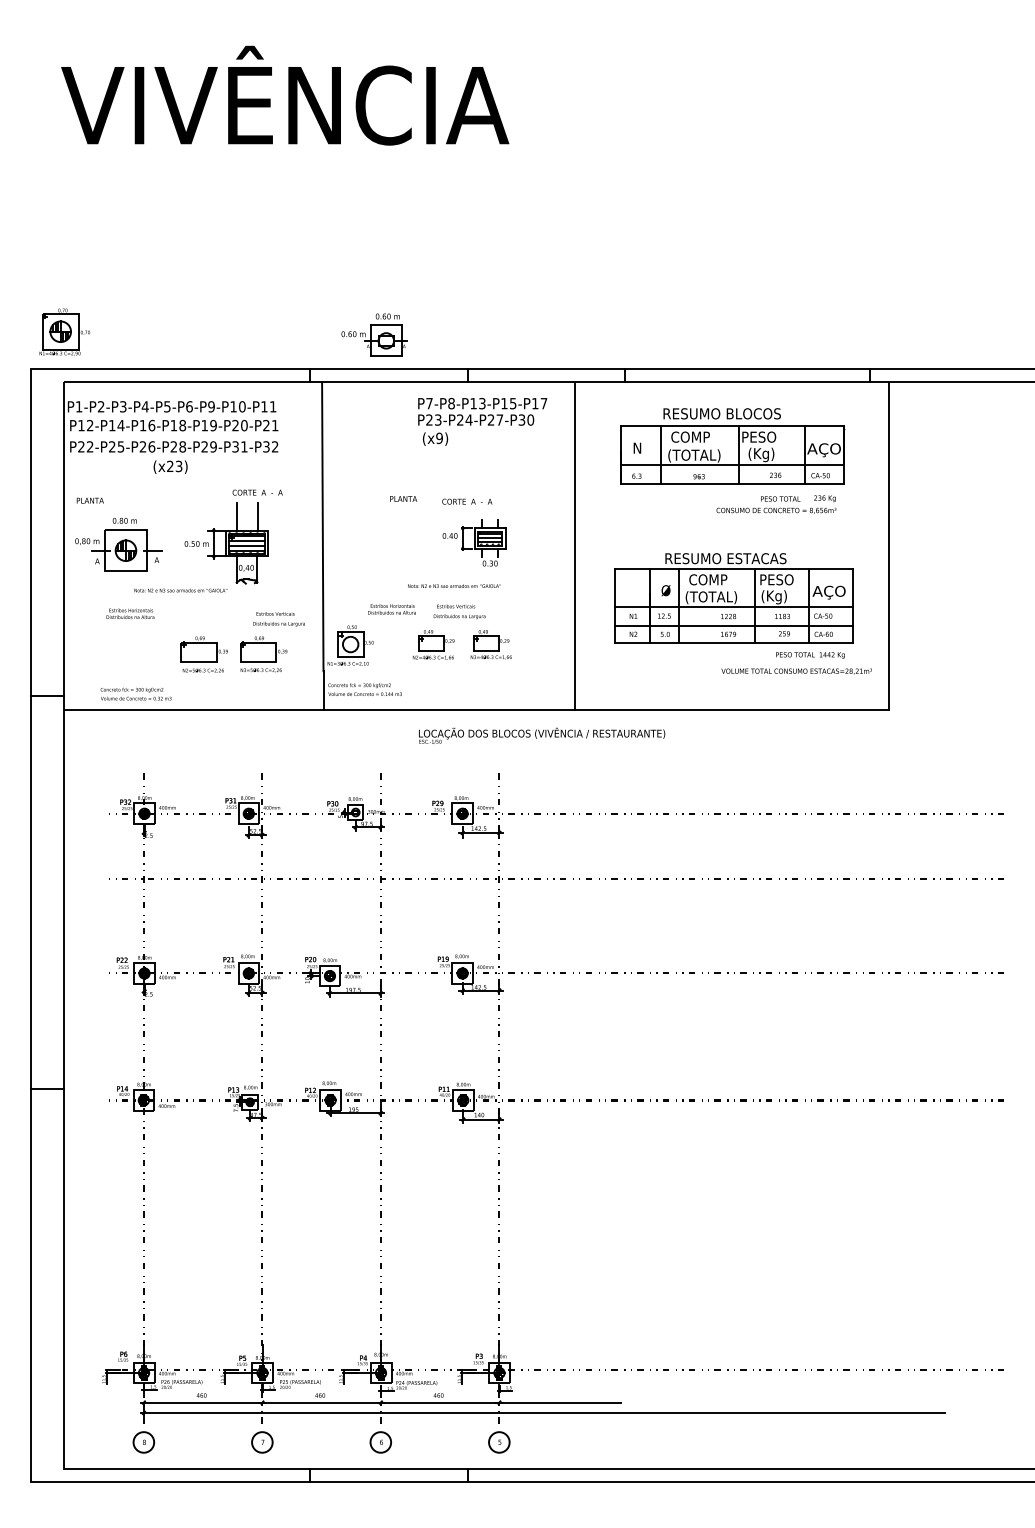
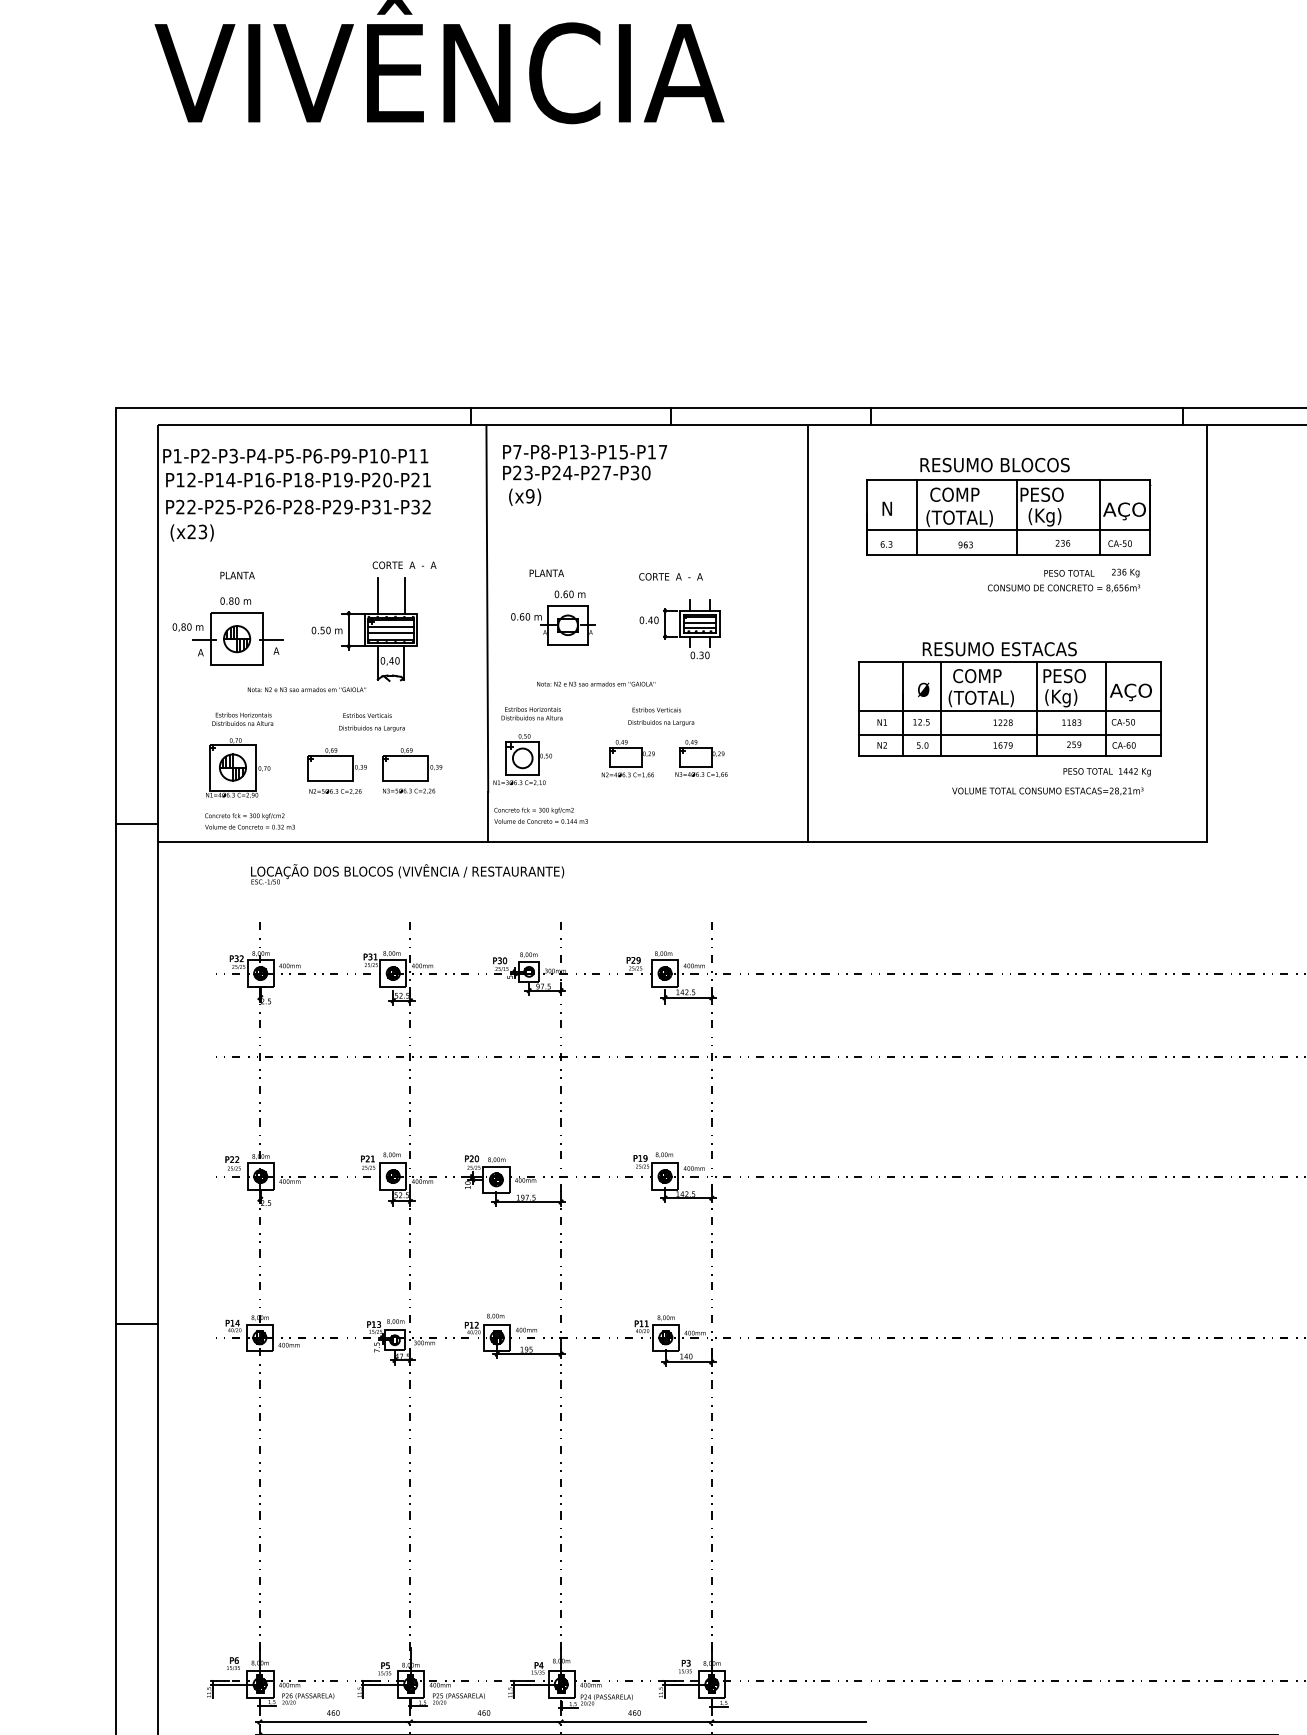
part: (64, 331) -> (237, 767), moved
part: (374, 334) -> (553, 617), moved
text: (482, 421) -> (584, 474), moved
text: (170, 466) -> (192, 532), moved
text: (403, 498) -> (546, 572), moved
text: (89, 500) -> (236, 575), moved
text: (454, 585) -> (596, 683), moved
text: (391, 609) -> (531, 713), moved
text: (278, 619) -> (371, 722), moved
text: (796, 671) -> (1047, 791), moved
text: (542, 735) -> (408, 873), moved

